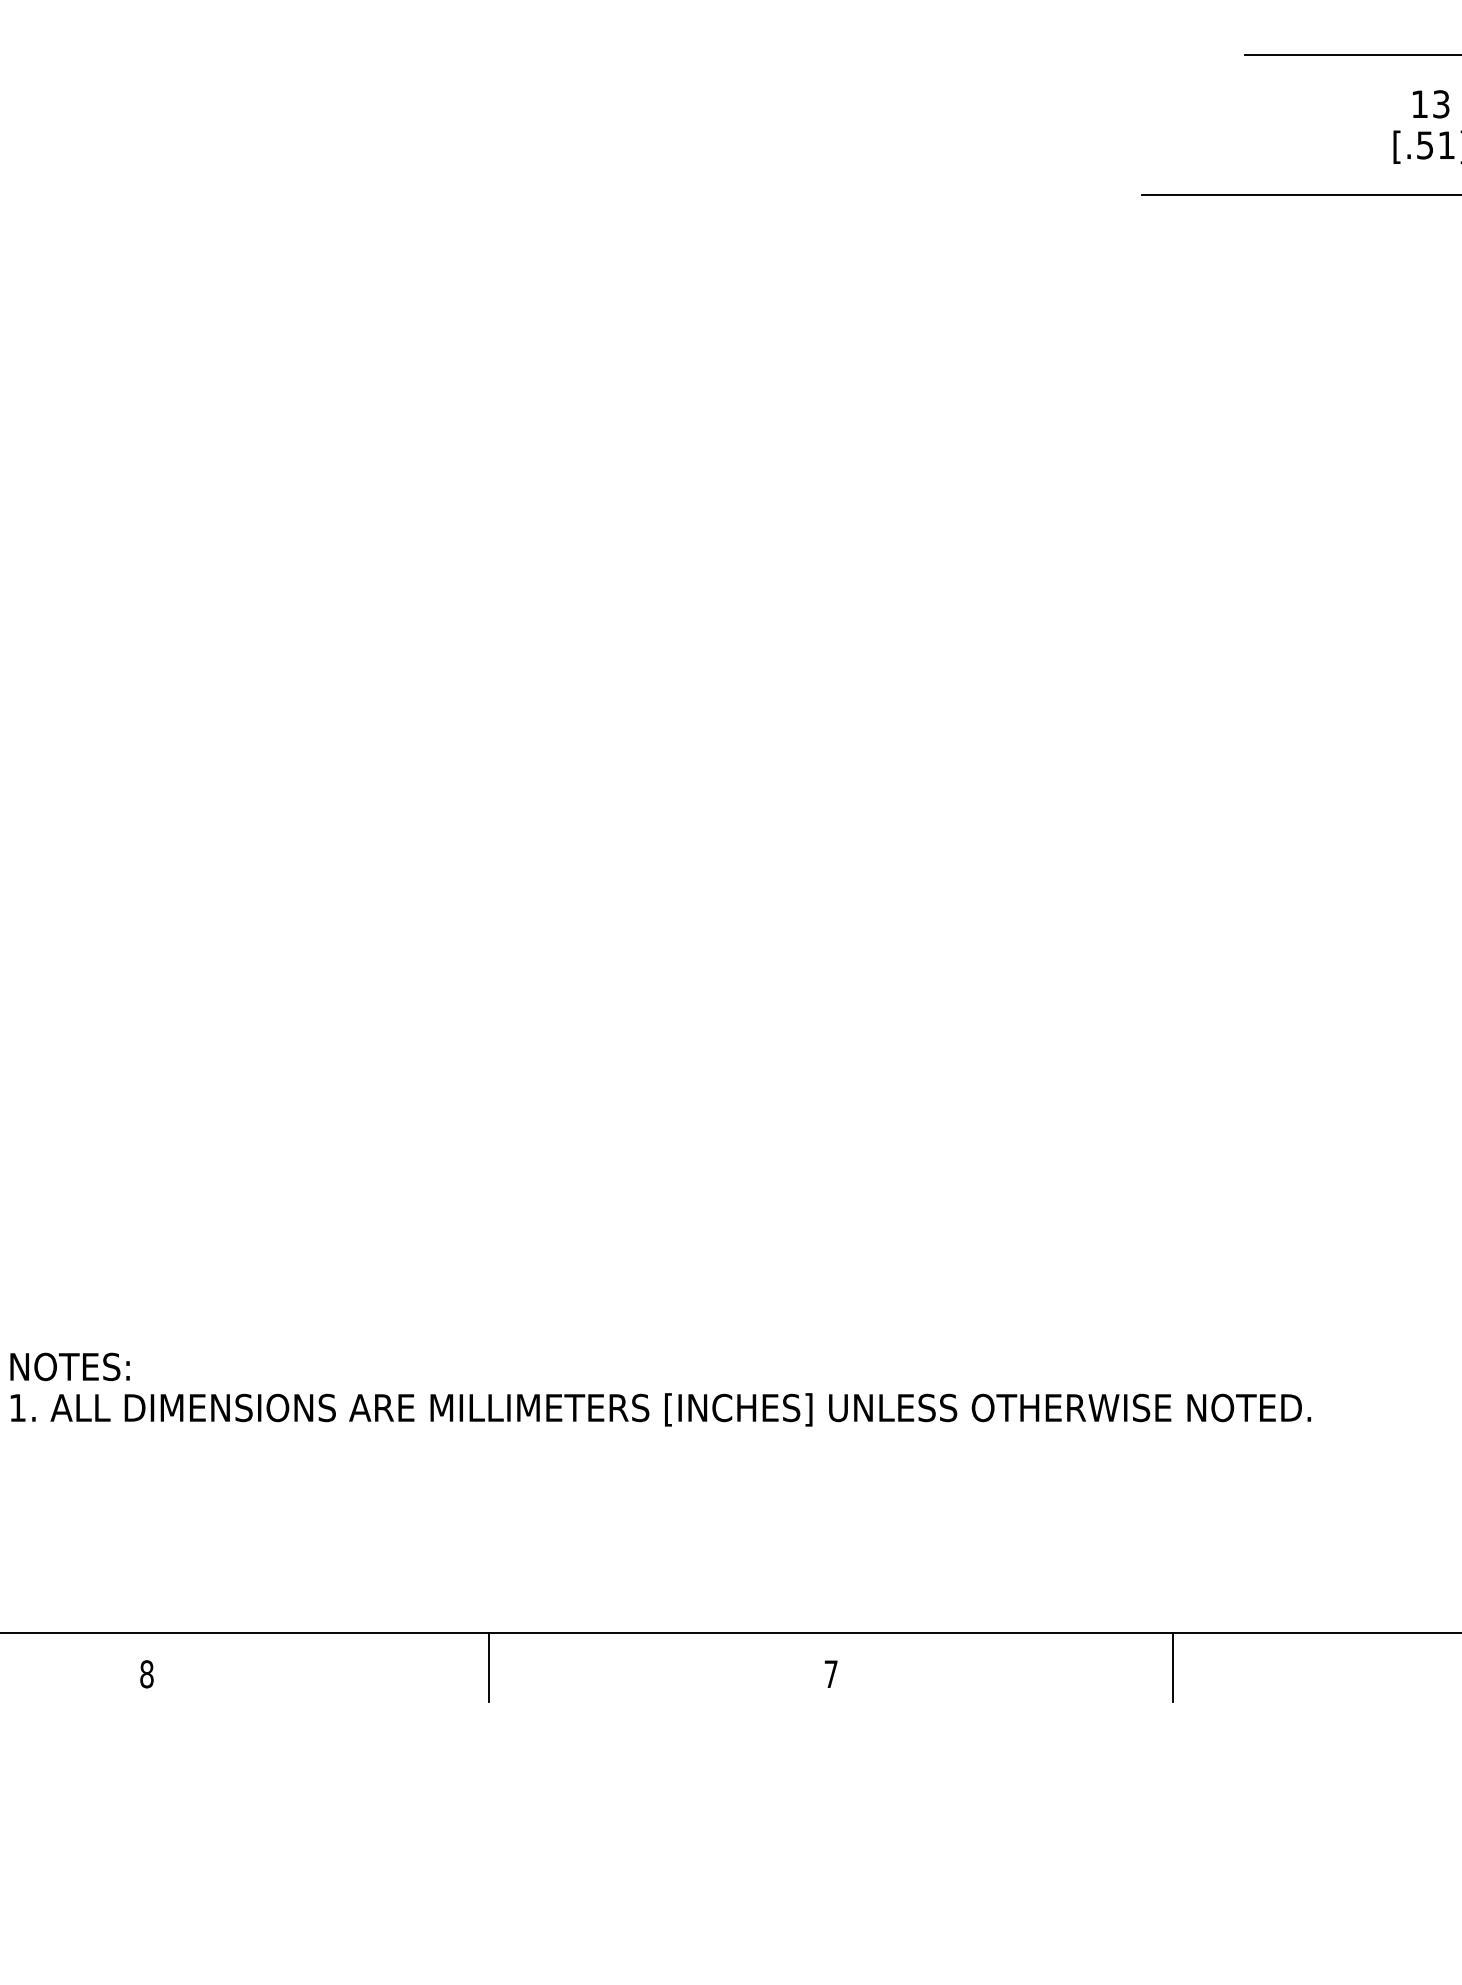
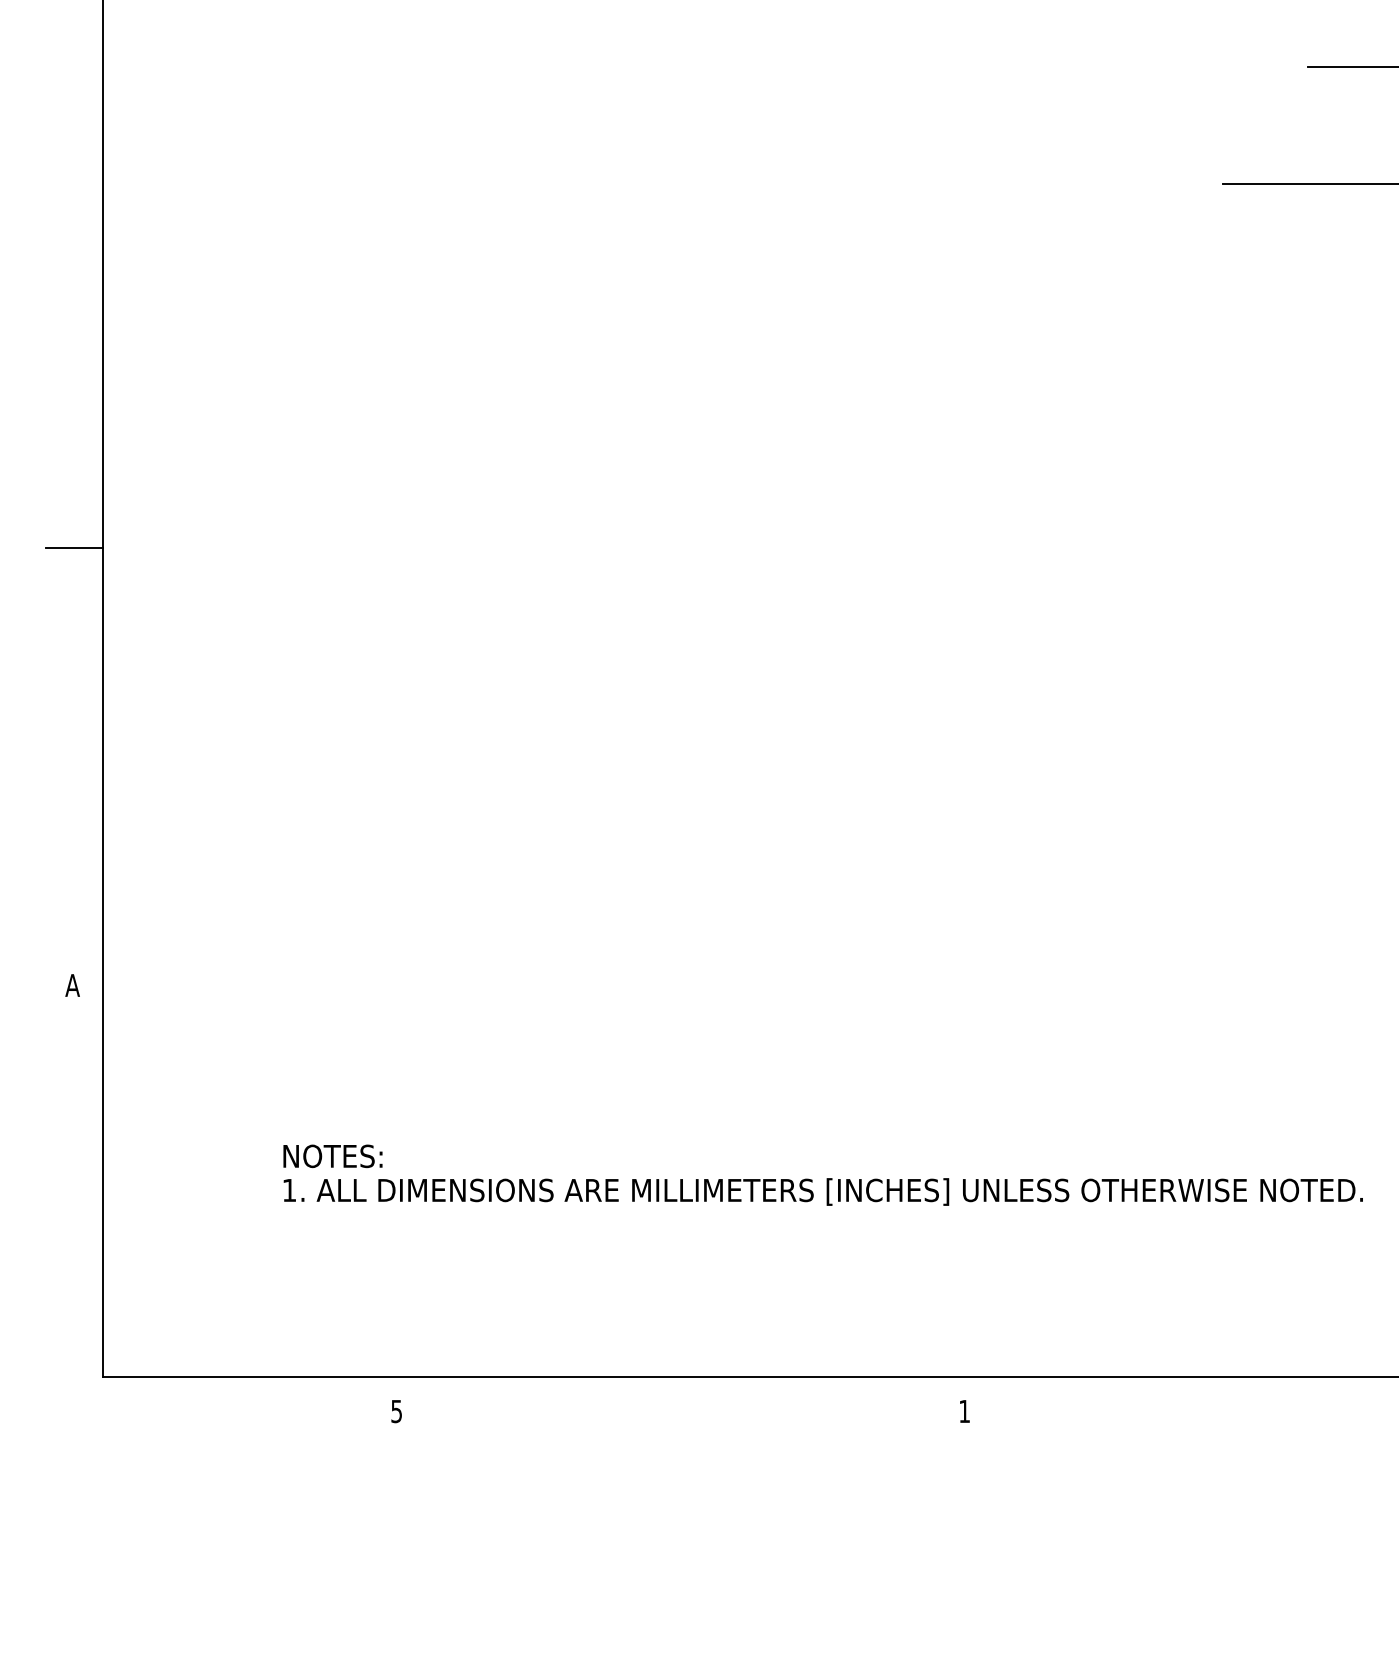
line: (488, 1667) -> (680, 1405), removed
line: (1173, 1667) -> (1248, 1405), removed
text: (146, 1674) -> (396, 1411), 8 -> 5
text: (830, 1674) -> (964, 1411), 7 -> 1

